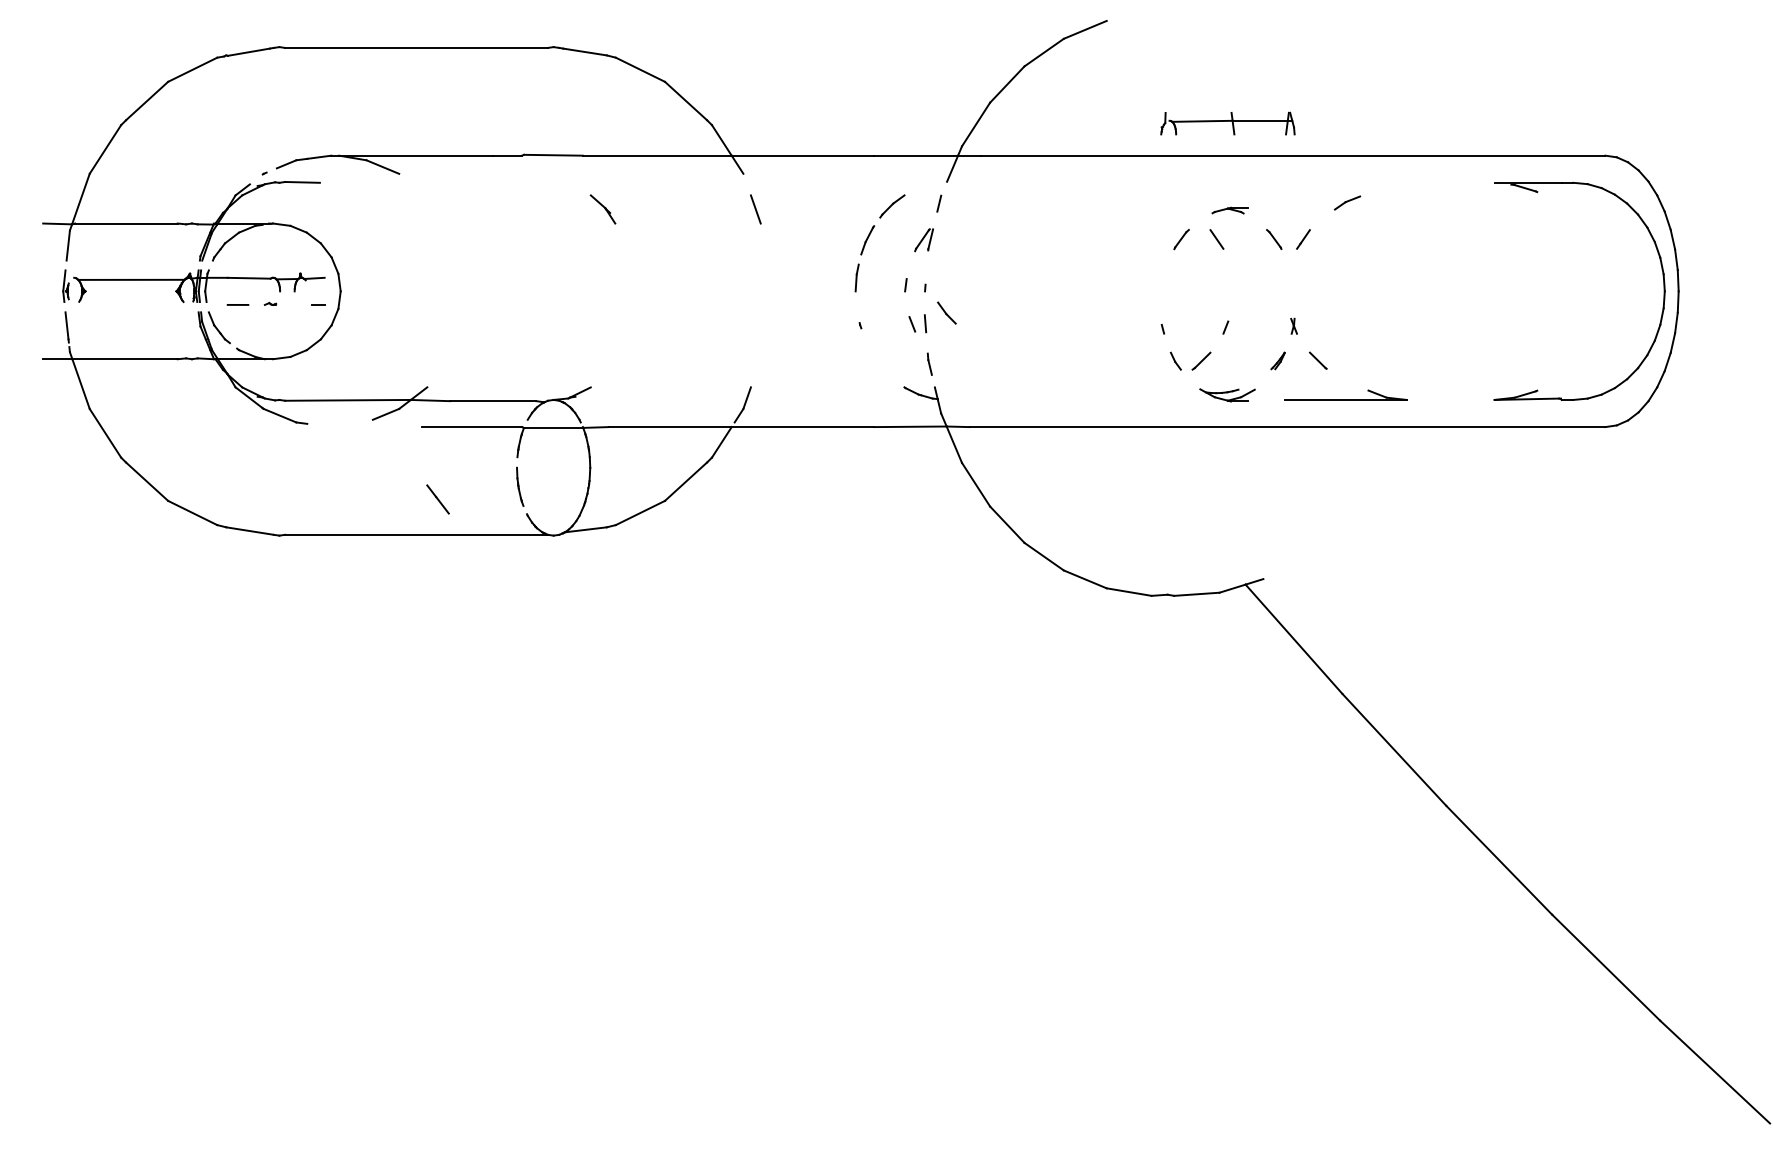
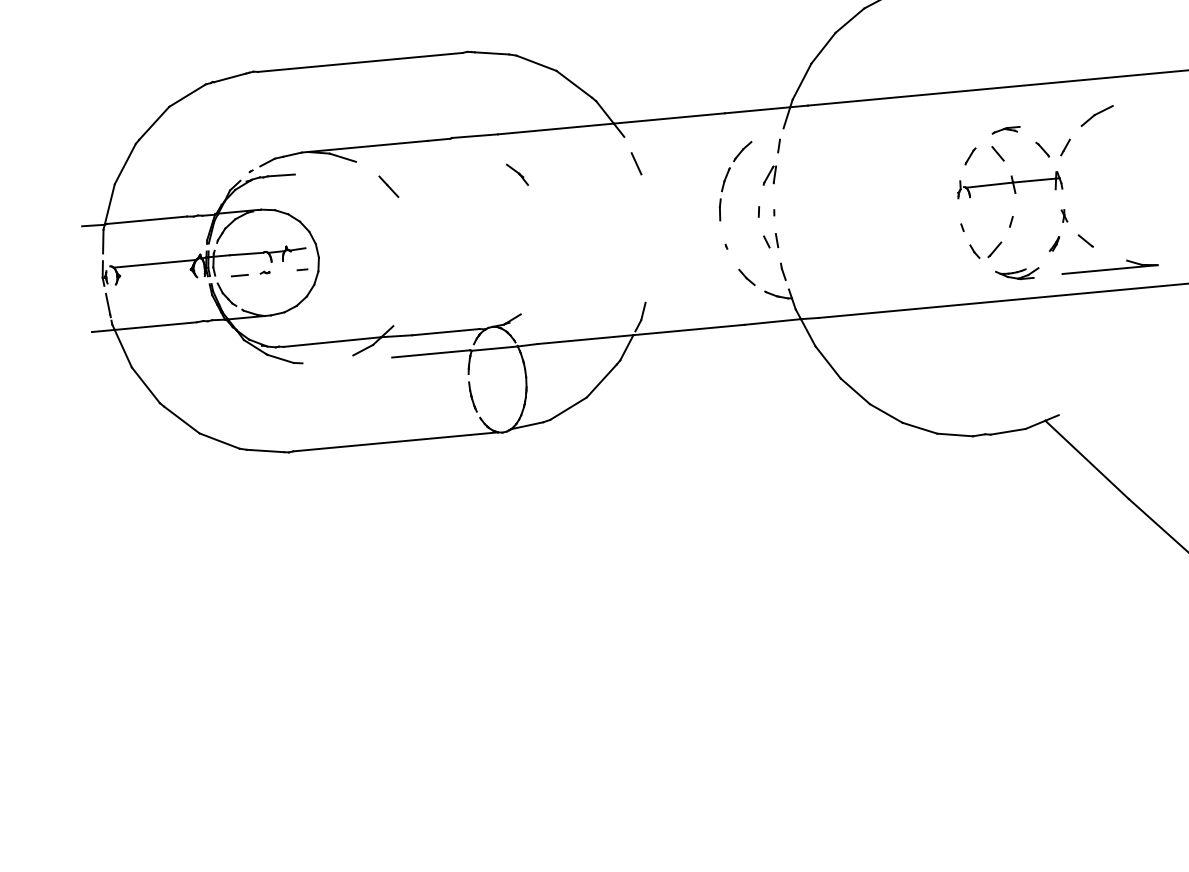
part: (1227, 123) -> (1009, 185), moved
part: (1347, 202) -> (1097, 115), size x1.67
line: (946, 312) -> (746, 277), moved
line: (437, 499) -> (388, 186), moved

